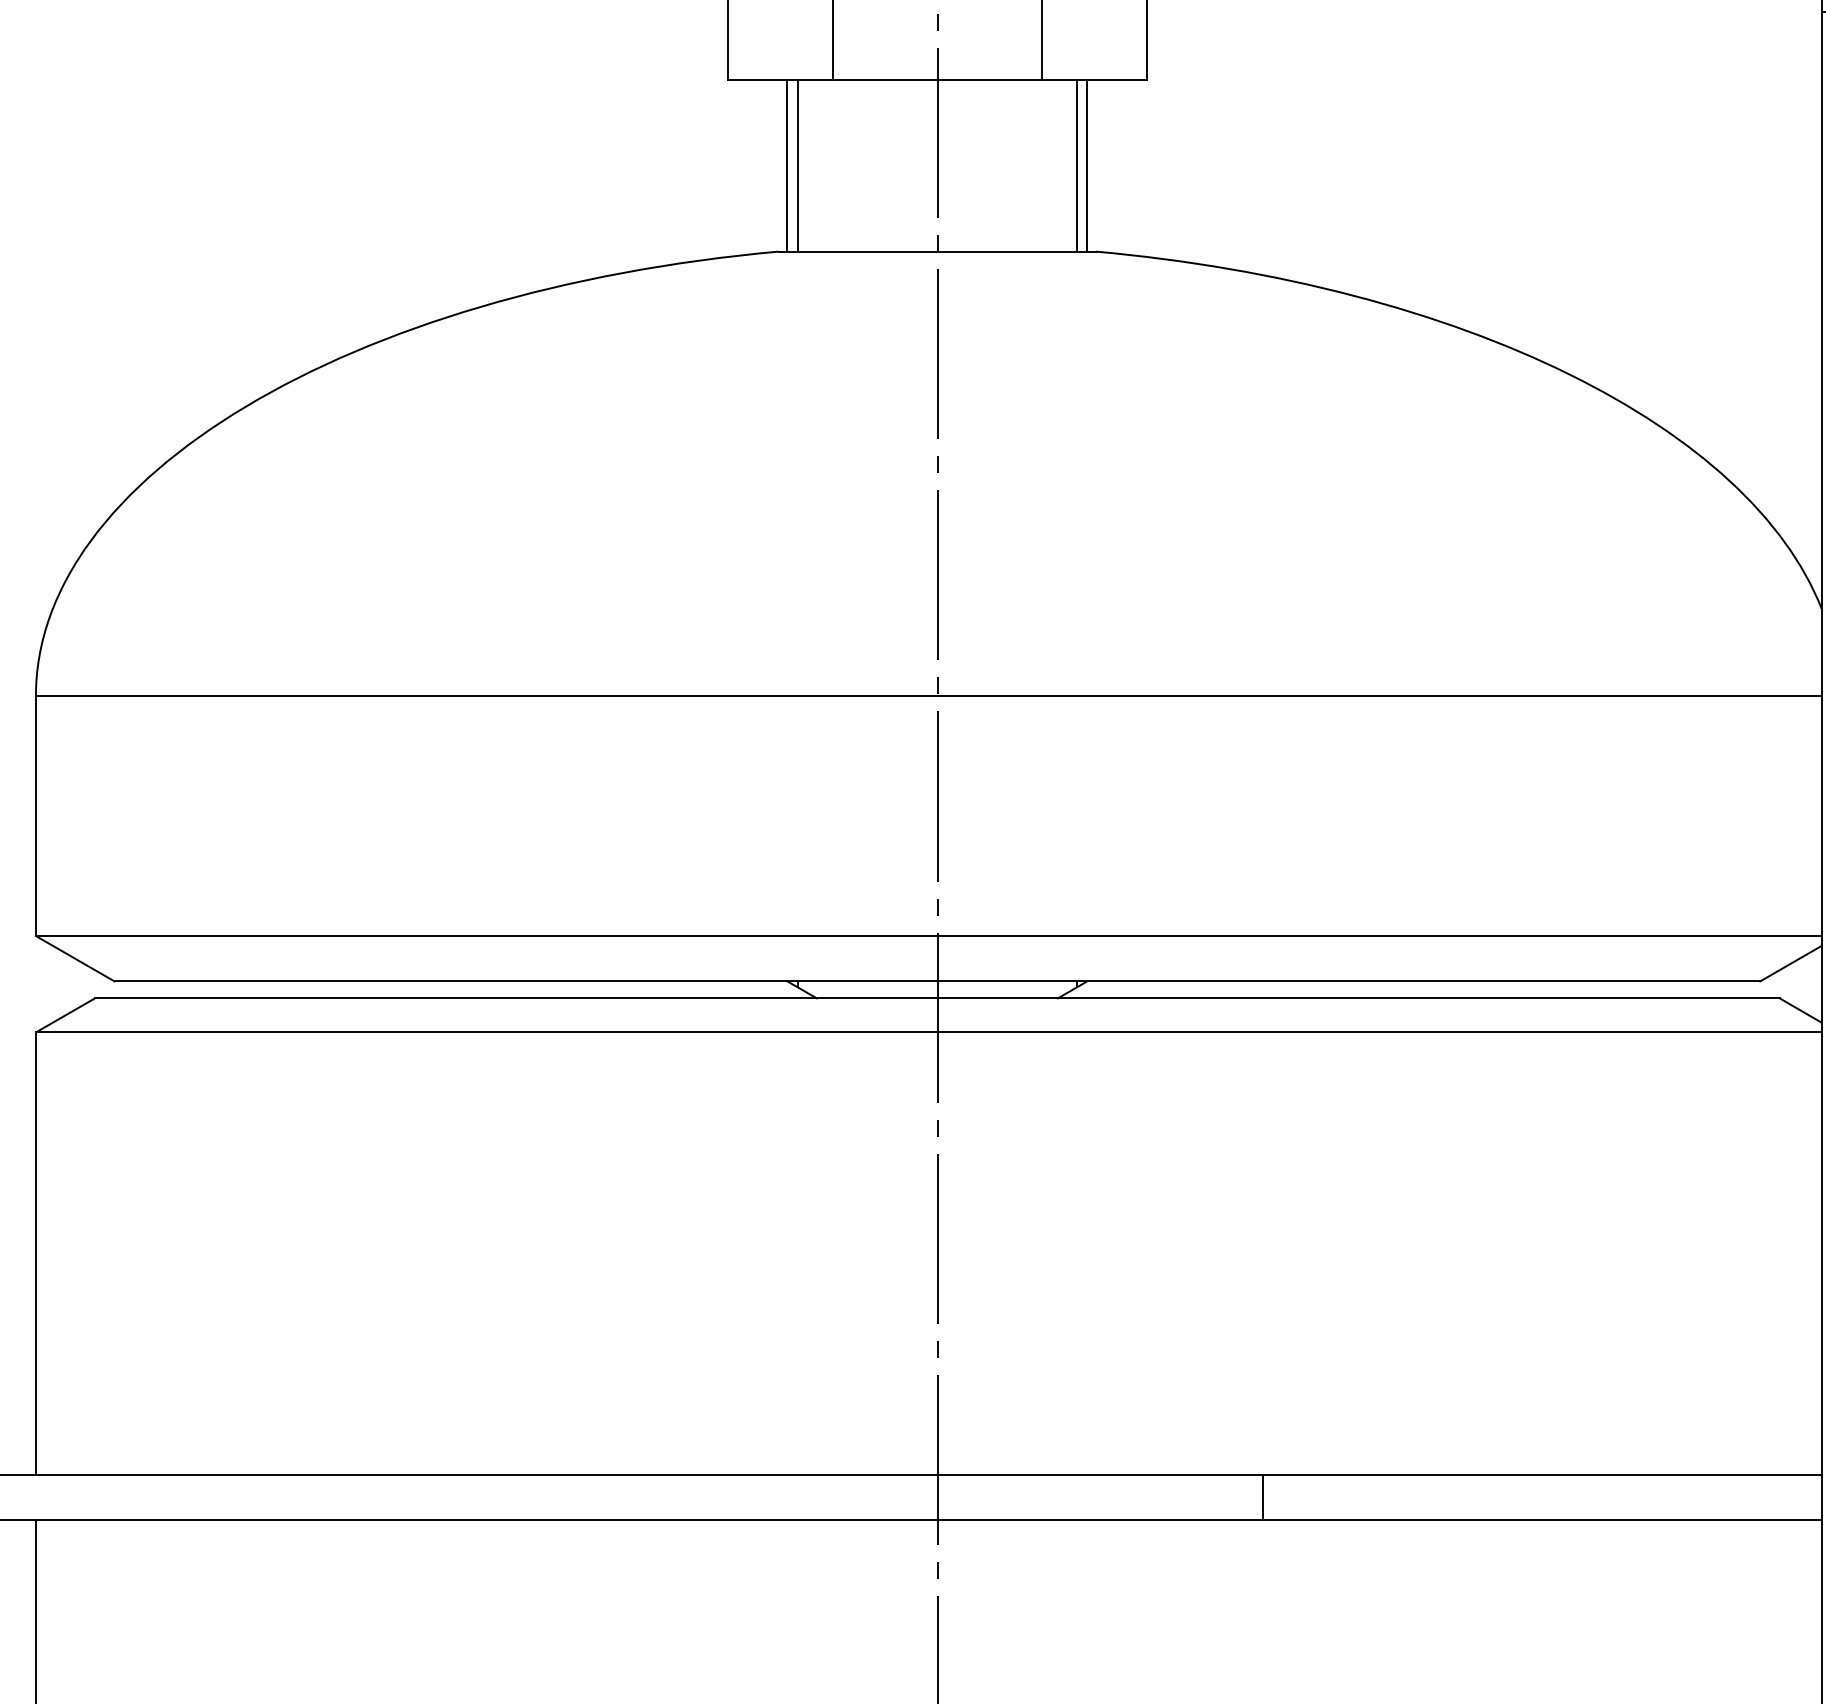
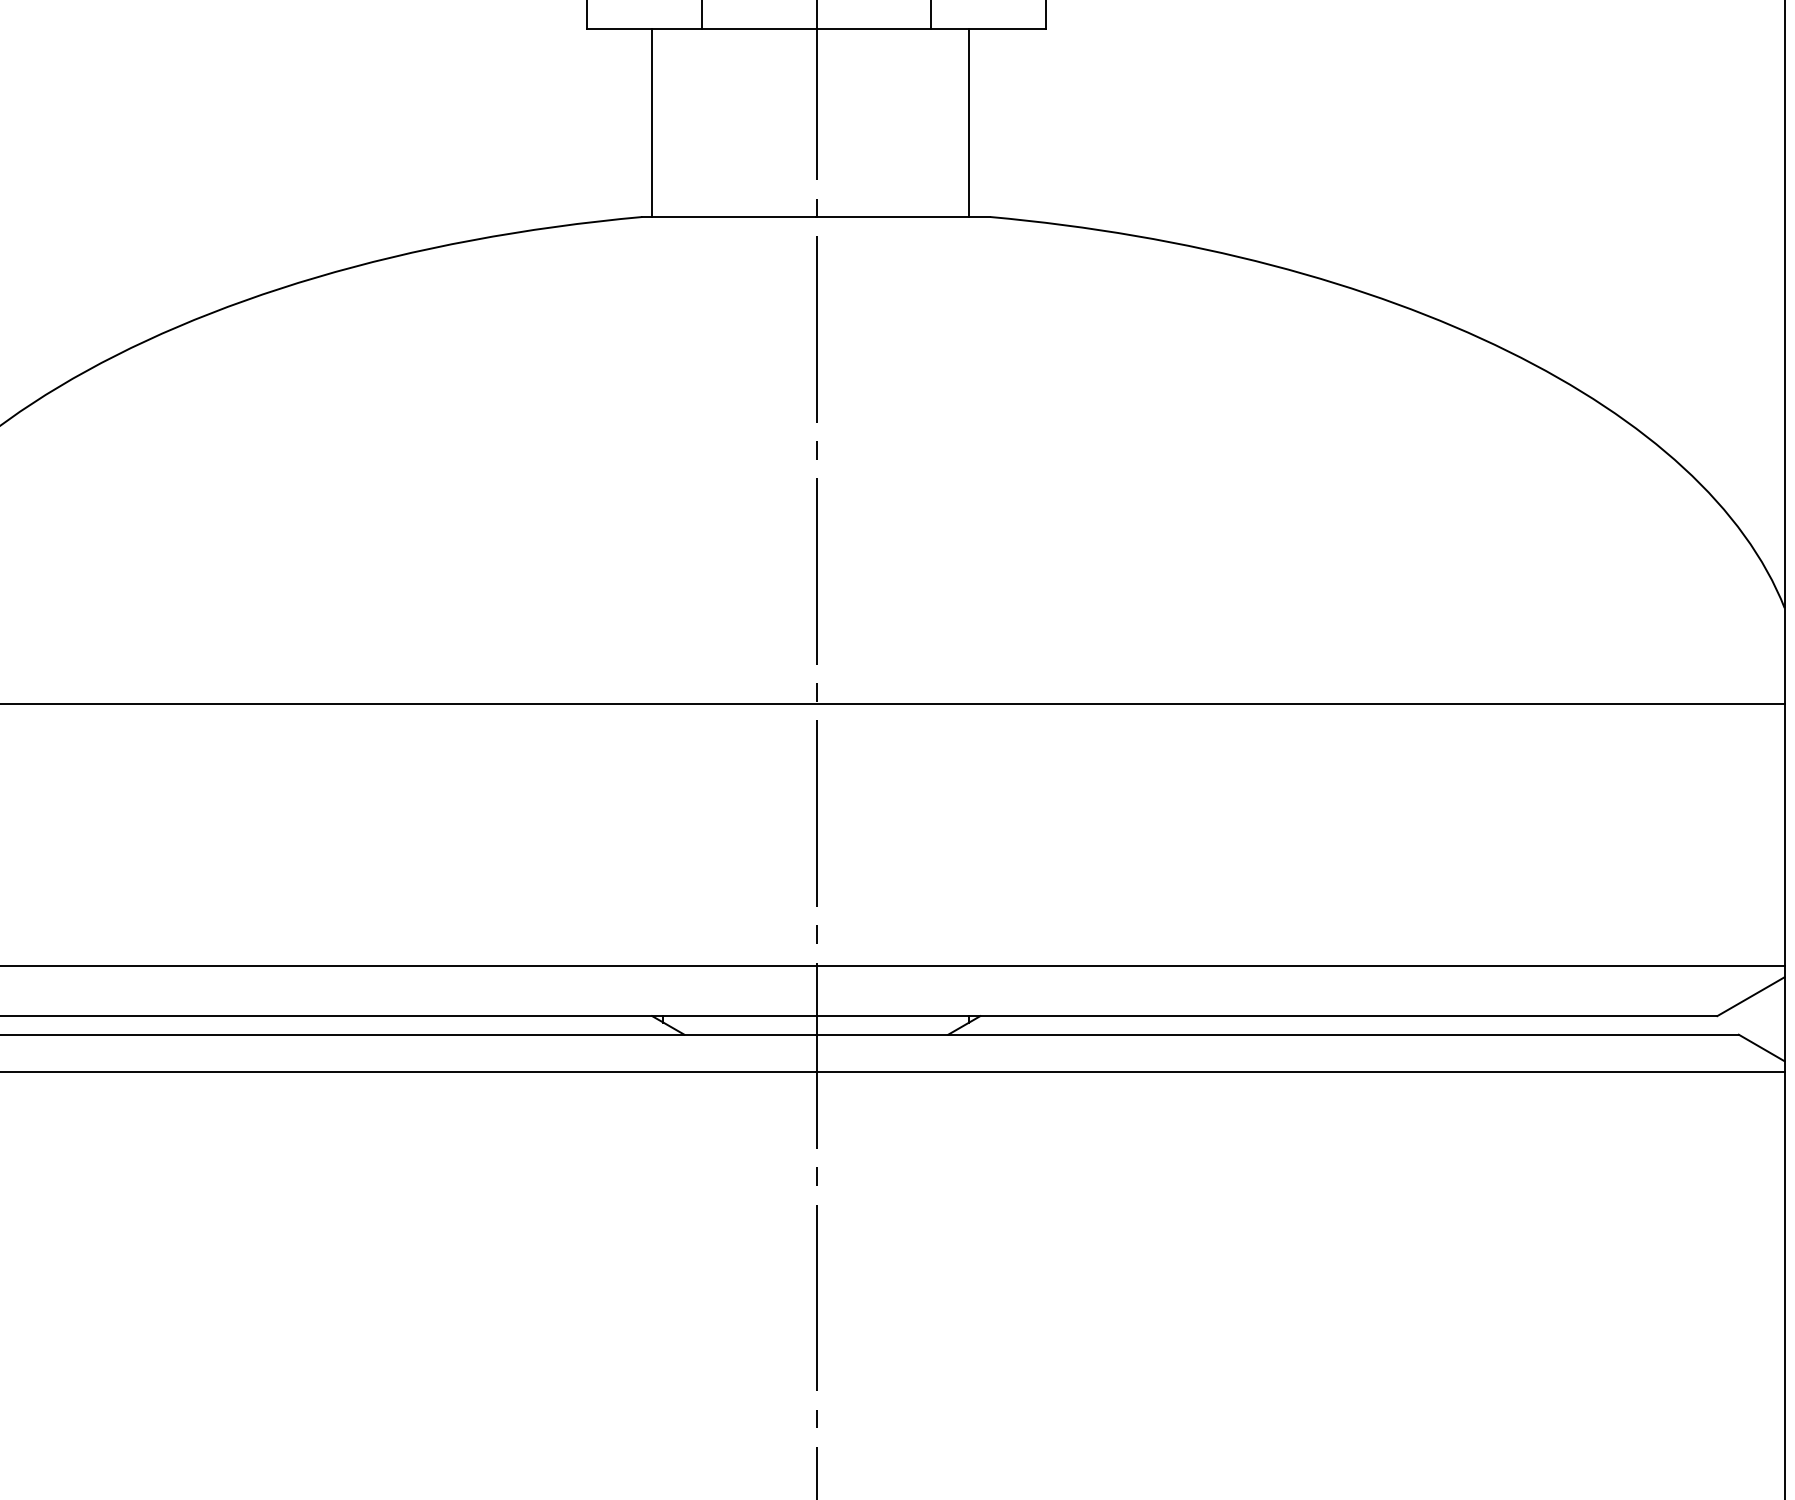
line: (797, 165) -> (663, 122), removed
line: (1087, 165) -> (980, 122), removed

